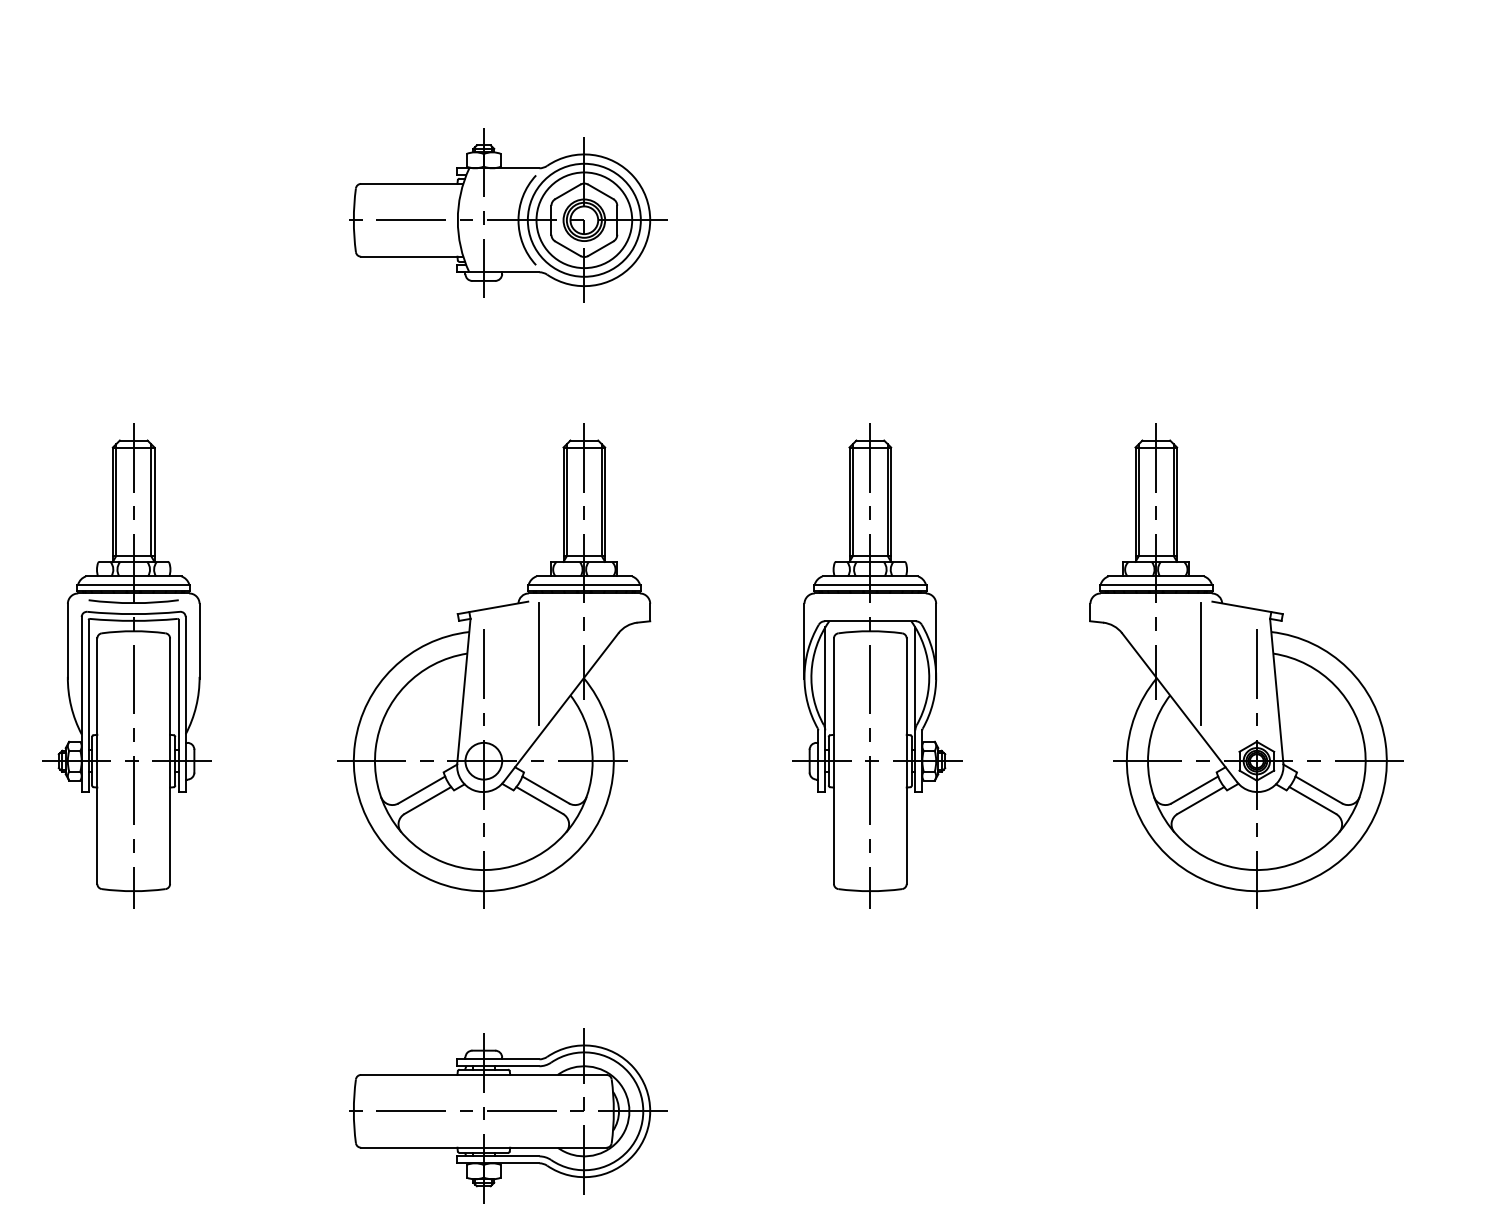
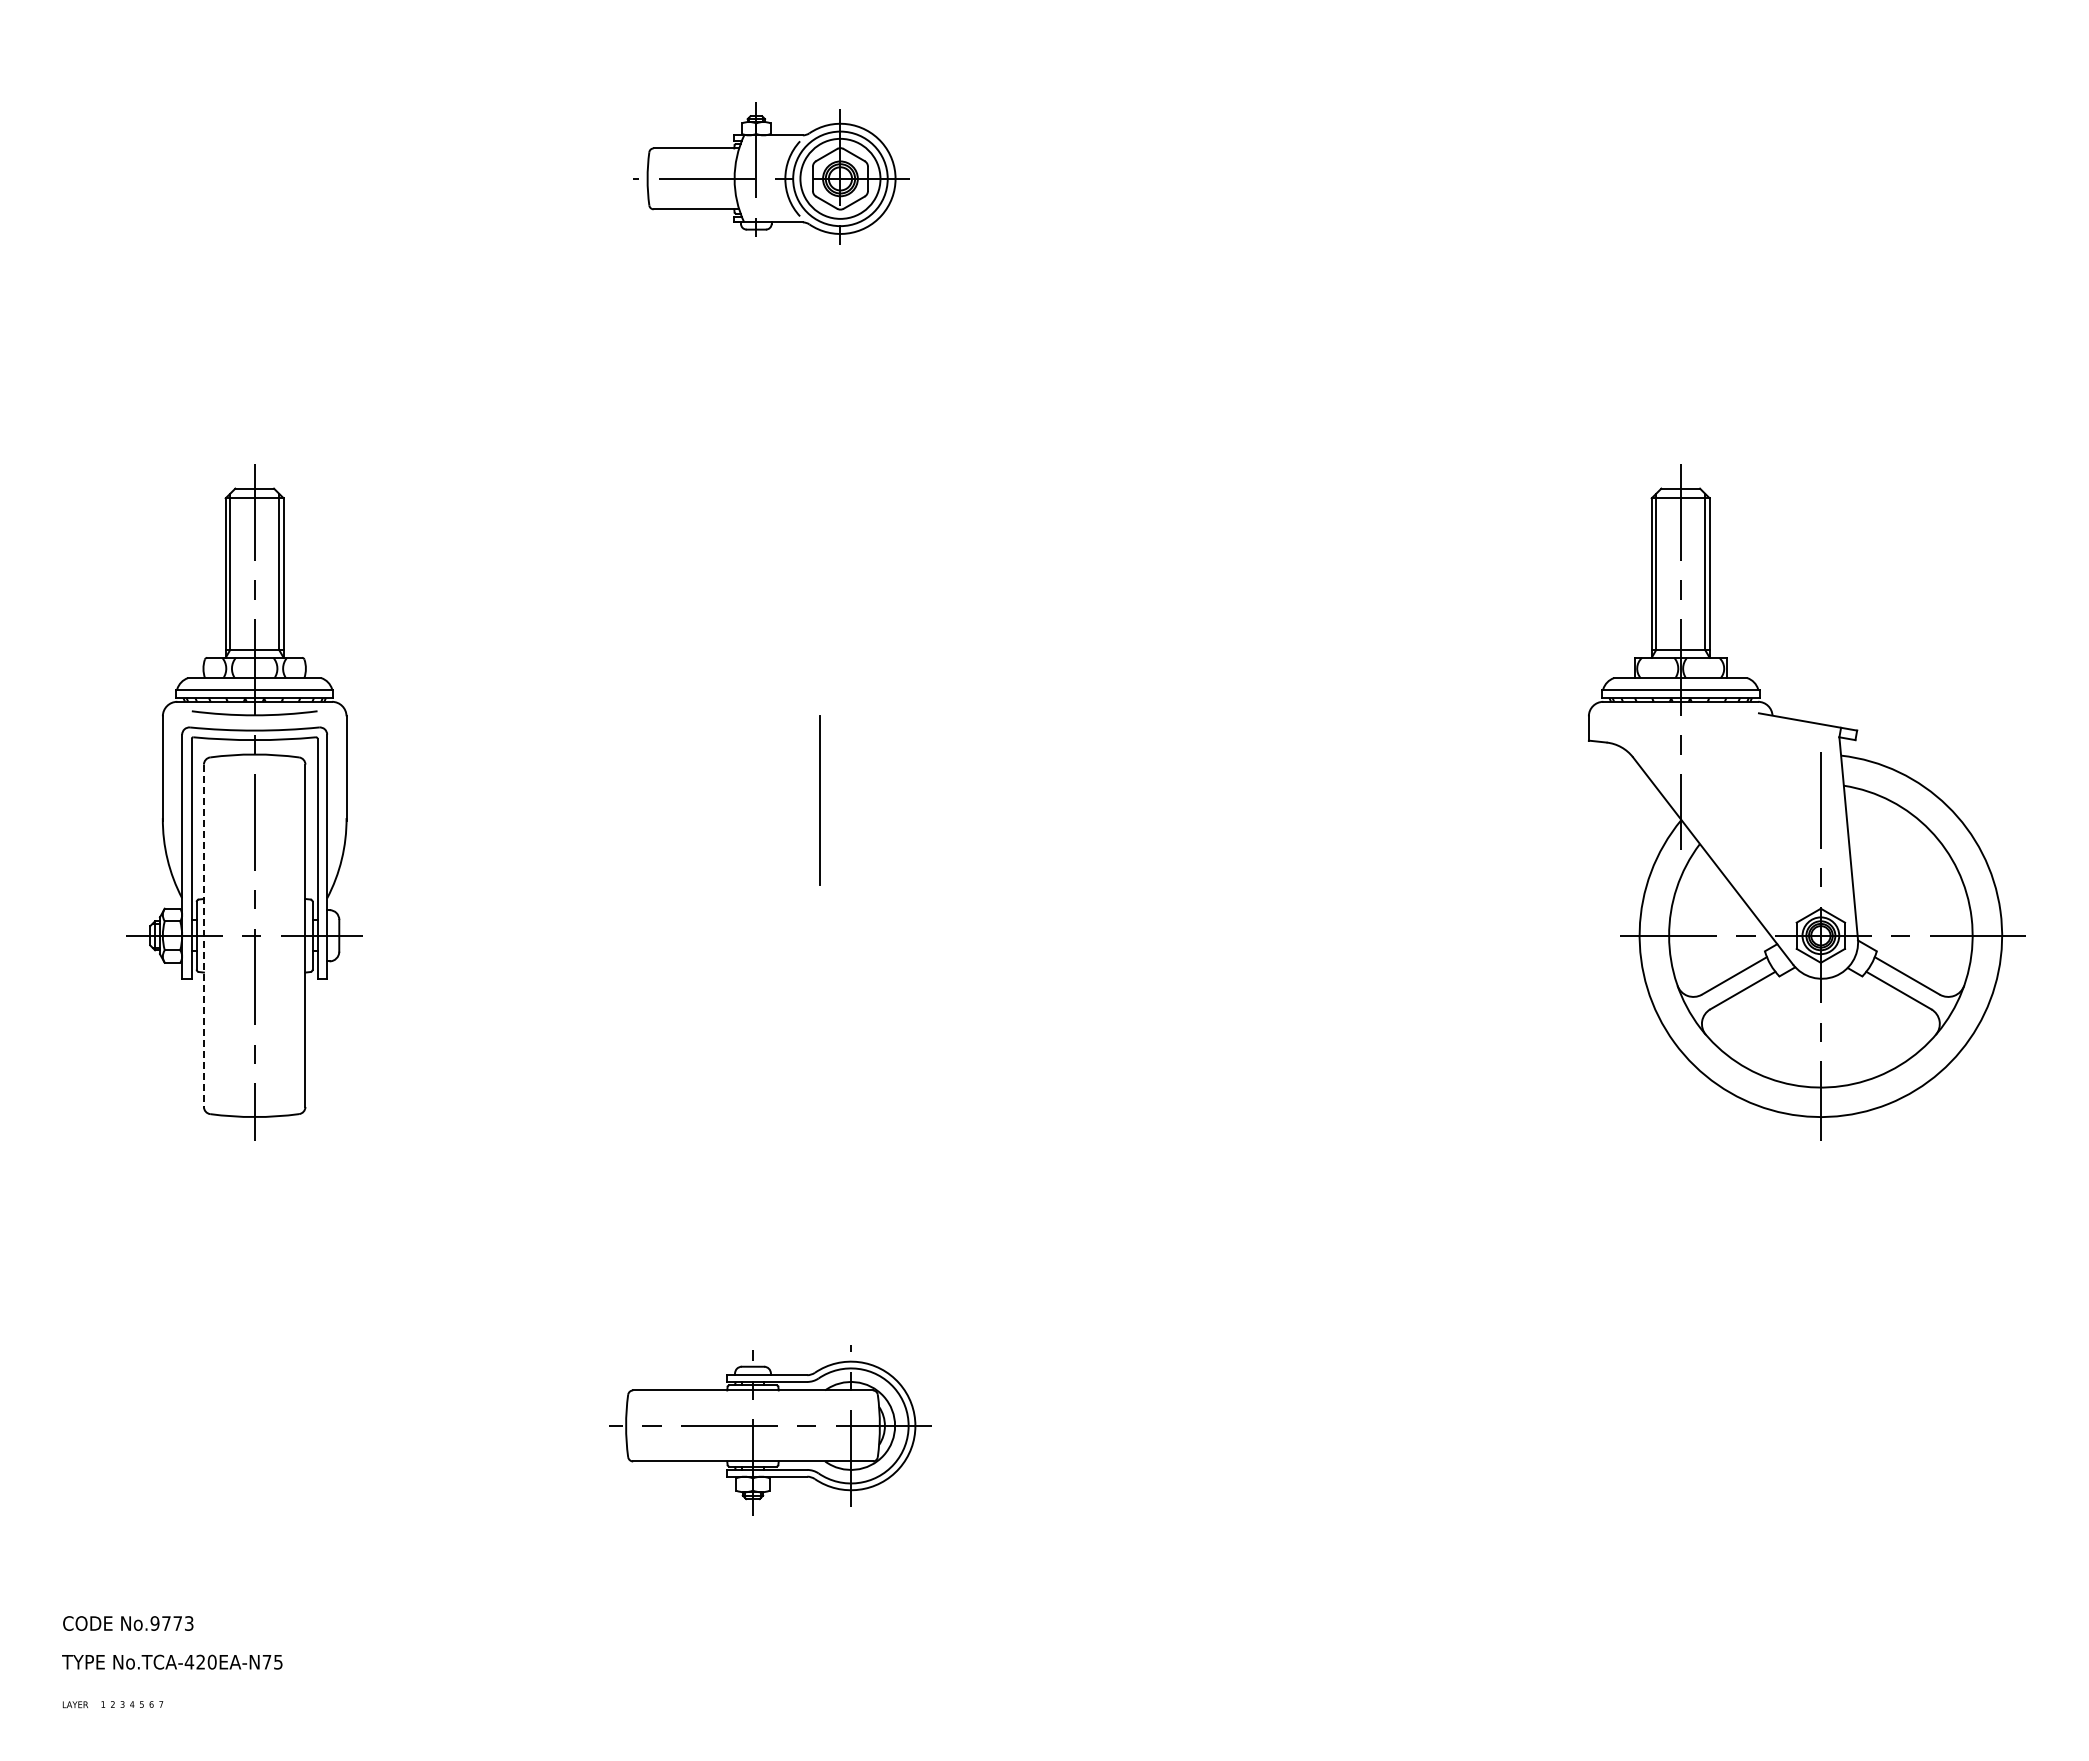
part: (507, 215) -> (776, 174), size x0.6
line: (1201, 664) -> (1743, 800), removed
part: (493, 665) -> (756, 802), removed
part: (877, 665) -> (1291, 802), removed
line: (97, 761) -> (203, 936), solid -> dashed
part: (507, 1115) -> (776, 1430), size x0.7

